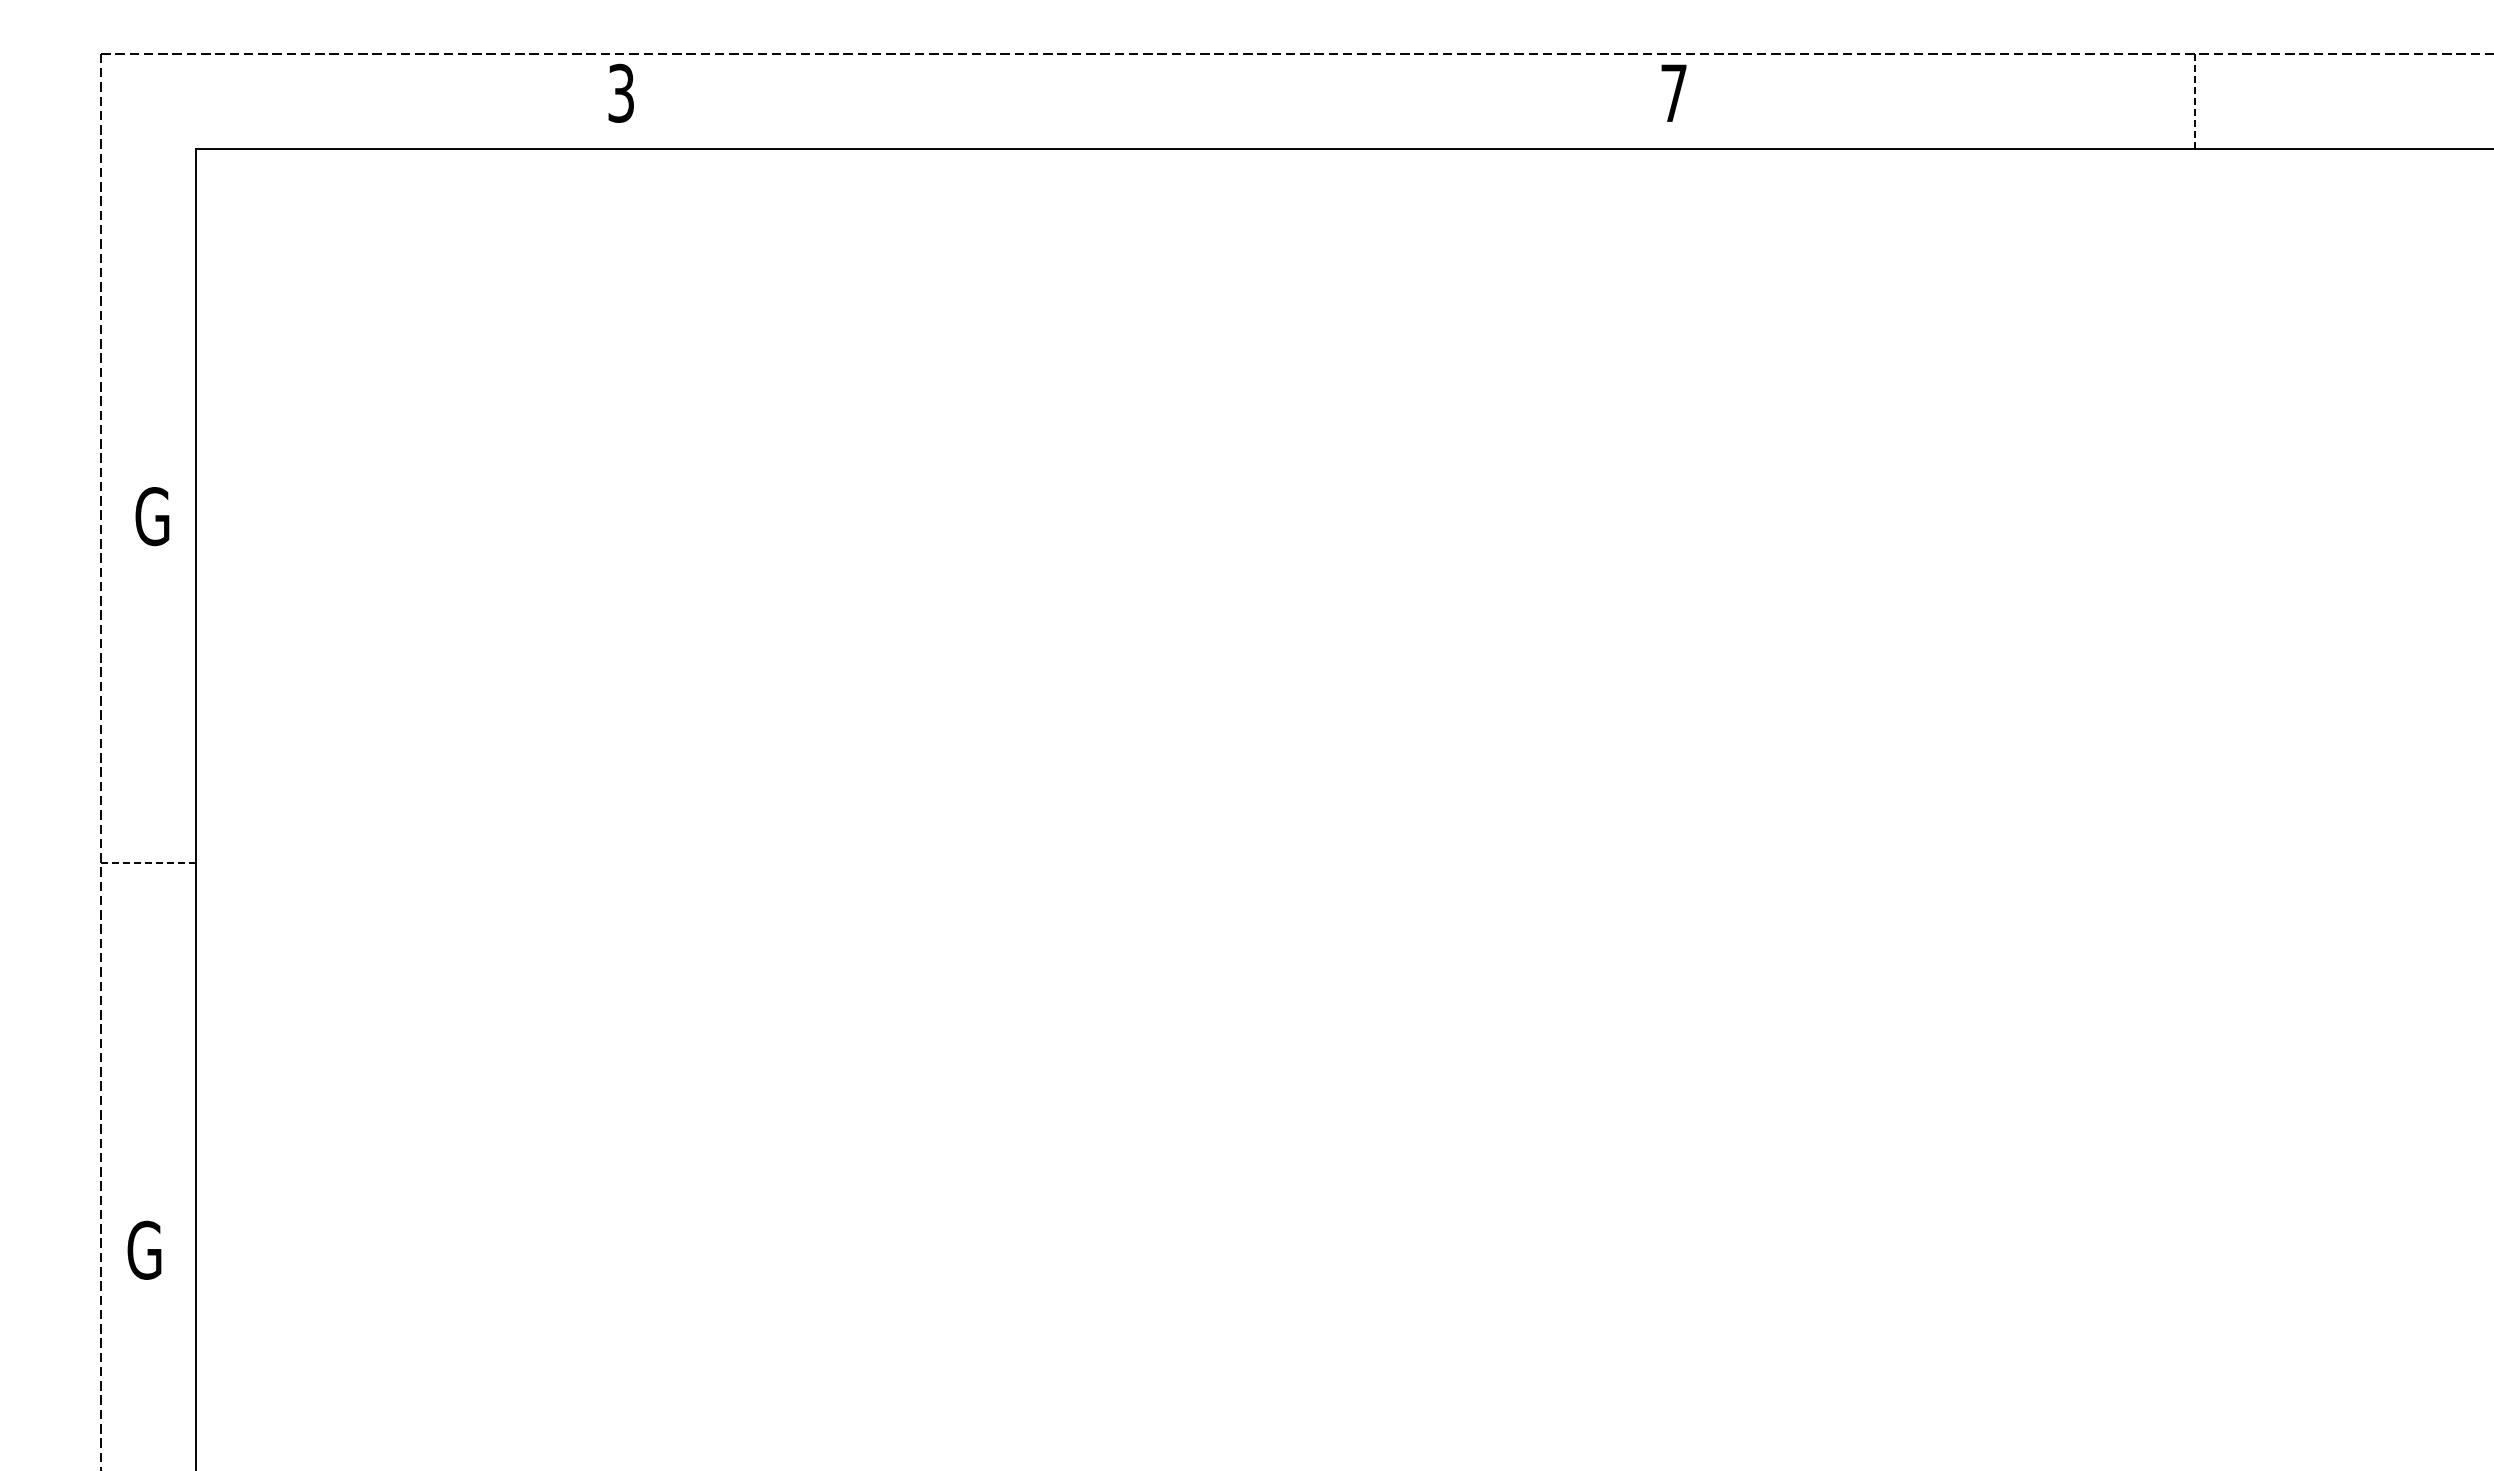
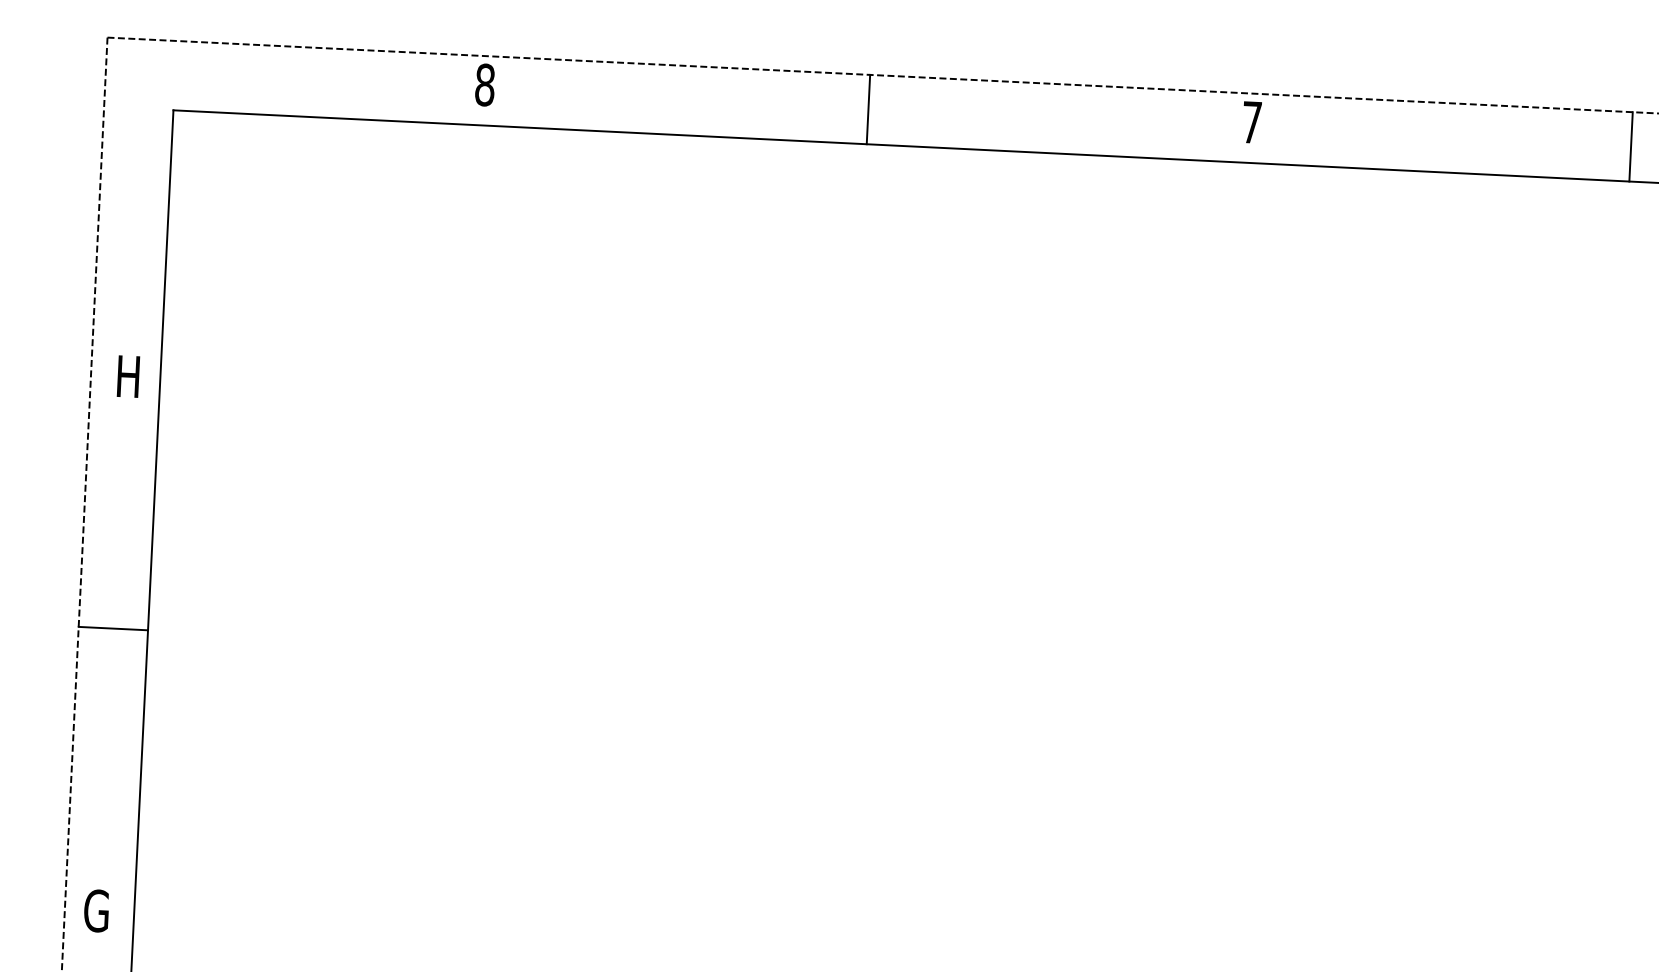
text: (621, 92) -> (485, 84), 3 -> 8
line: (1147, 100) -> (868, 109), added
line: (2194, 101) -> (1630, 147), dashed -> solid
text: (152, 516) -> (128, 376), G -> H
line: (148, 862) -> (113, 628), dashed -> solid

